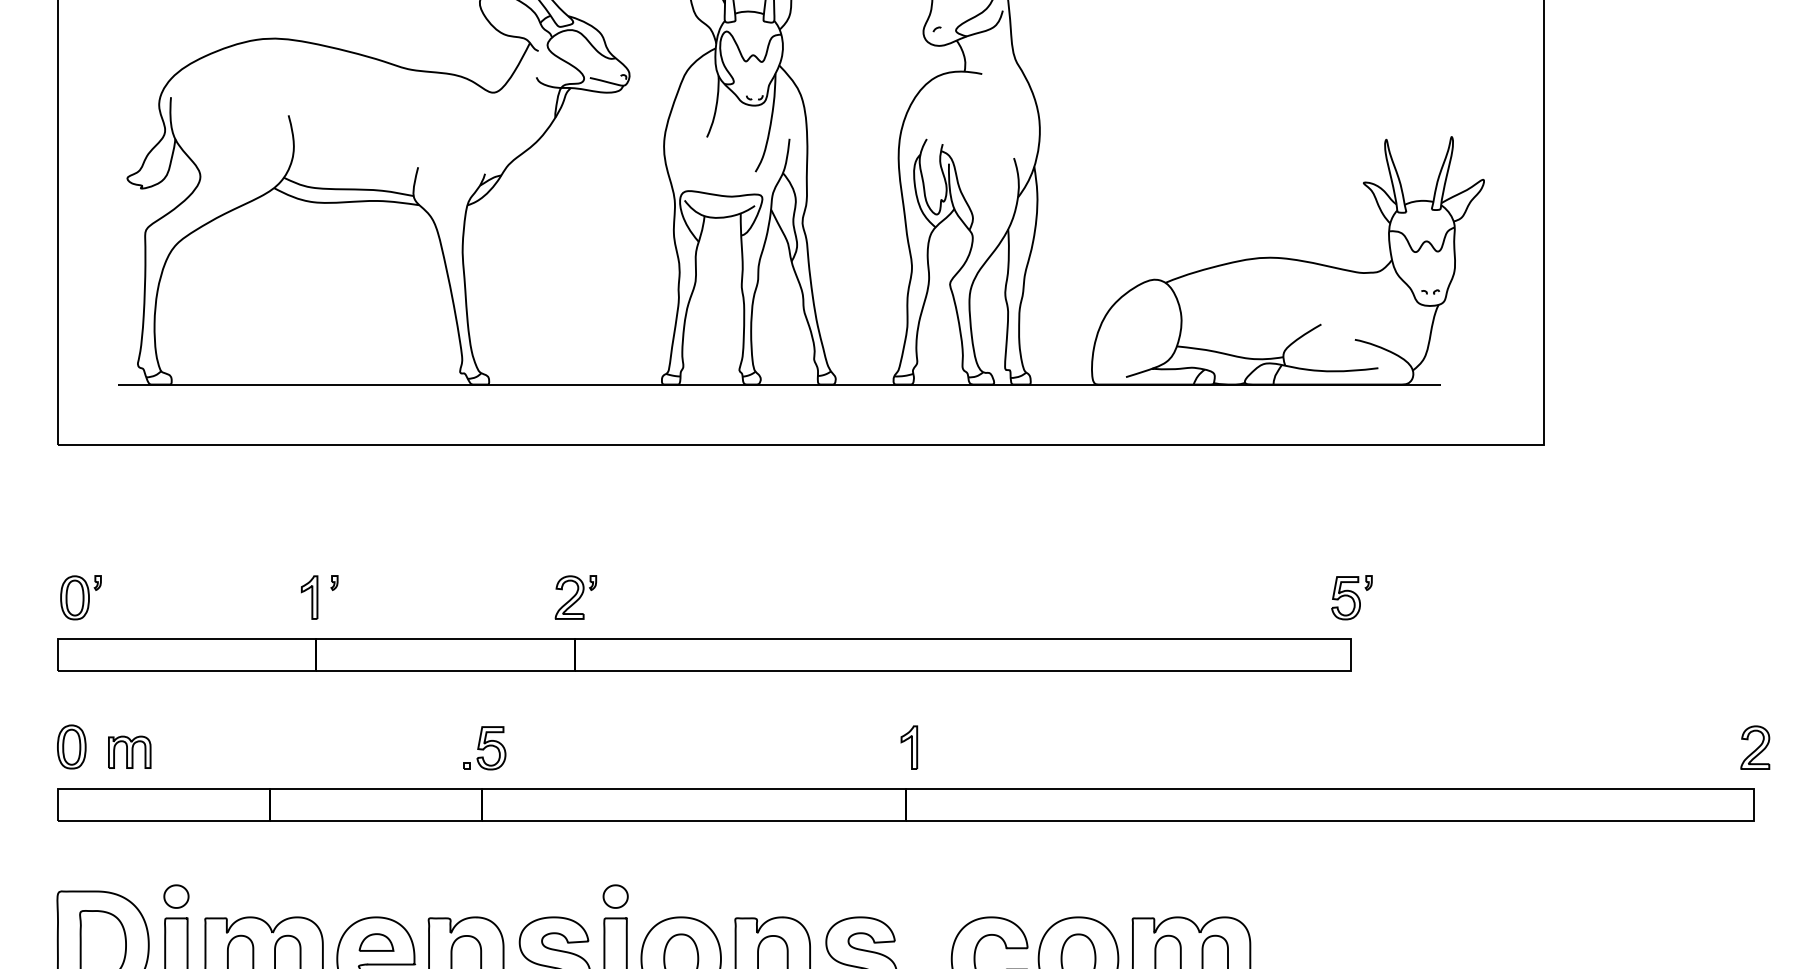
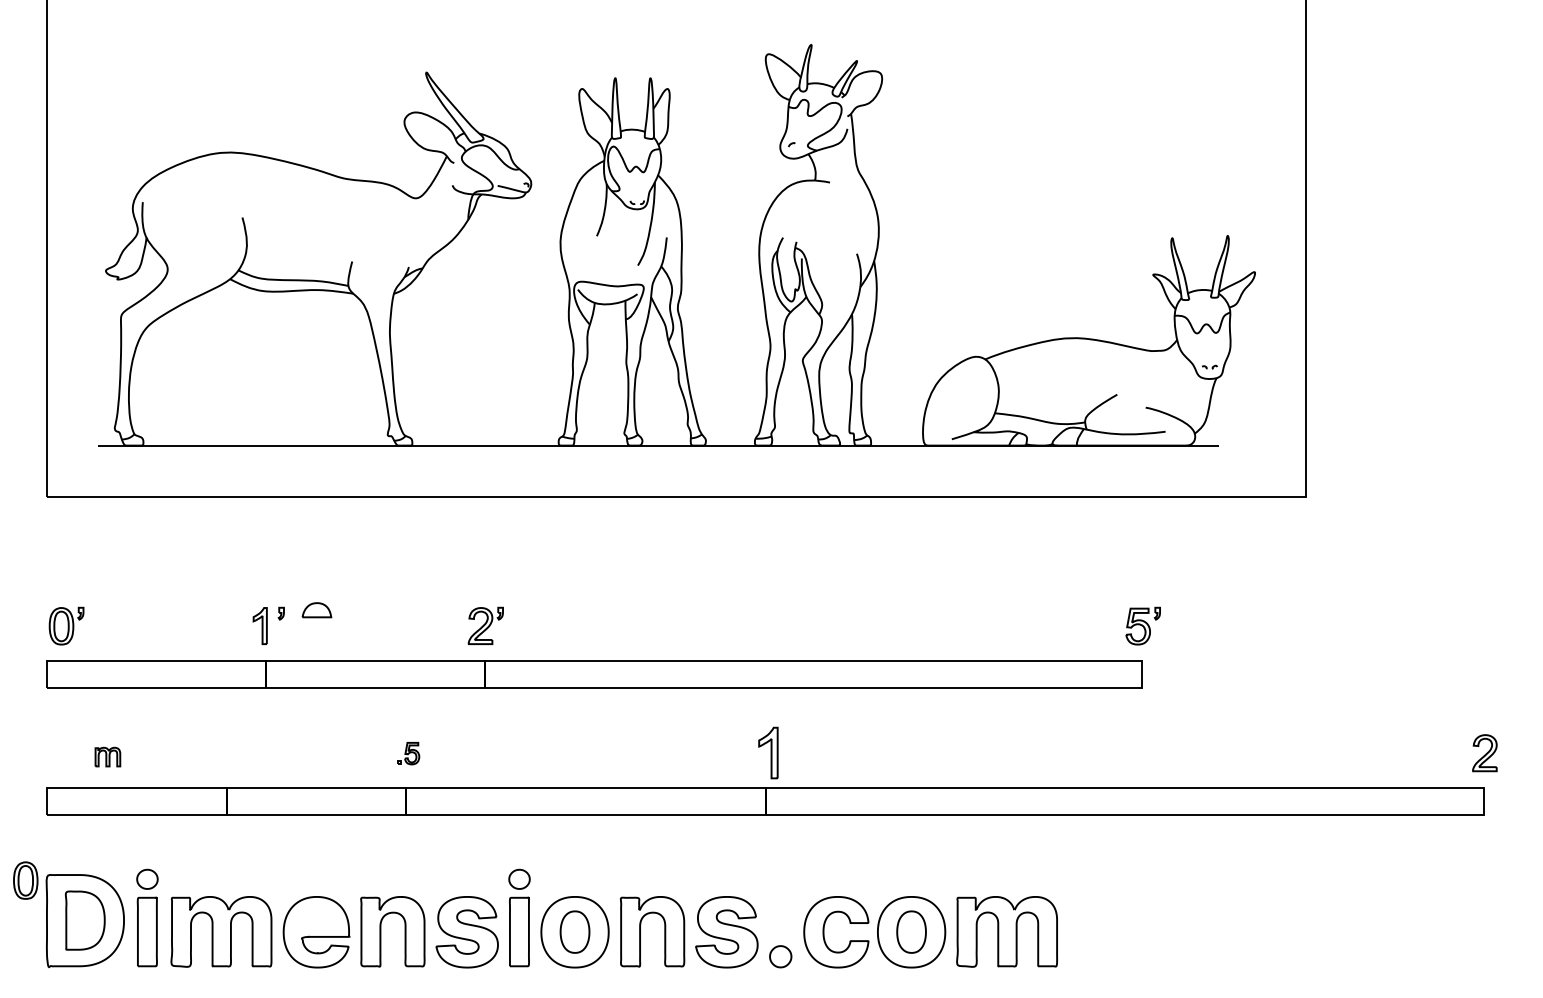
part: (71, 746) -> (25, 880), moved
part: (484, 748) -> (408, 753), size x0.6
part: (908, 748) -> (767, 753), size x1.4
part: (129, 751) -> (107, 756), size x0.7
part: (376, 942) -> (316, 610), moved

